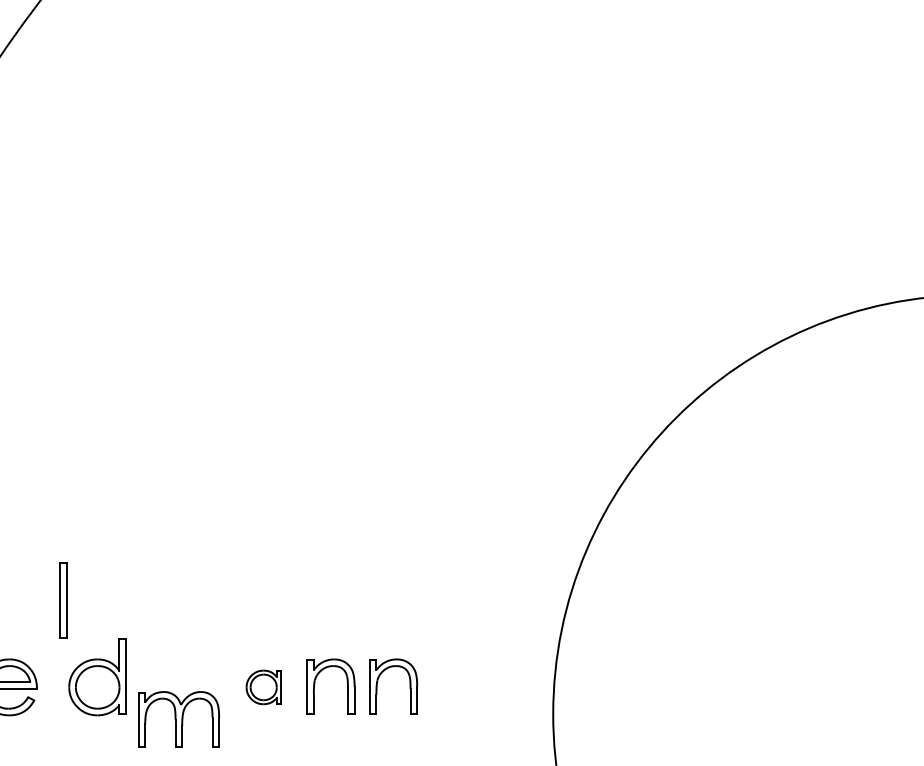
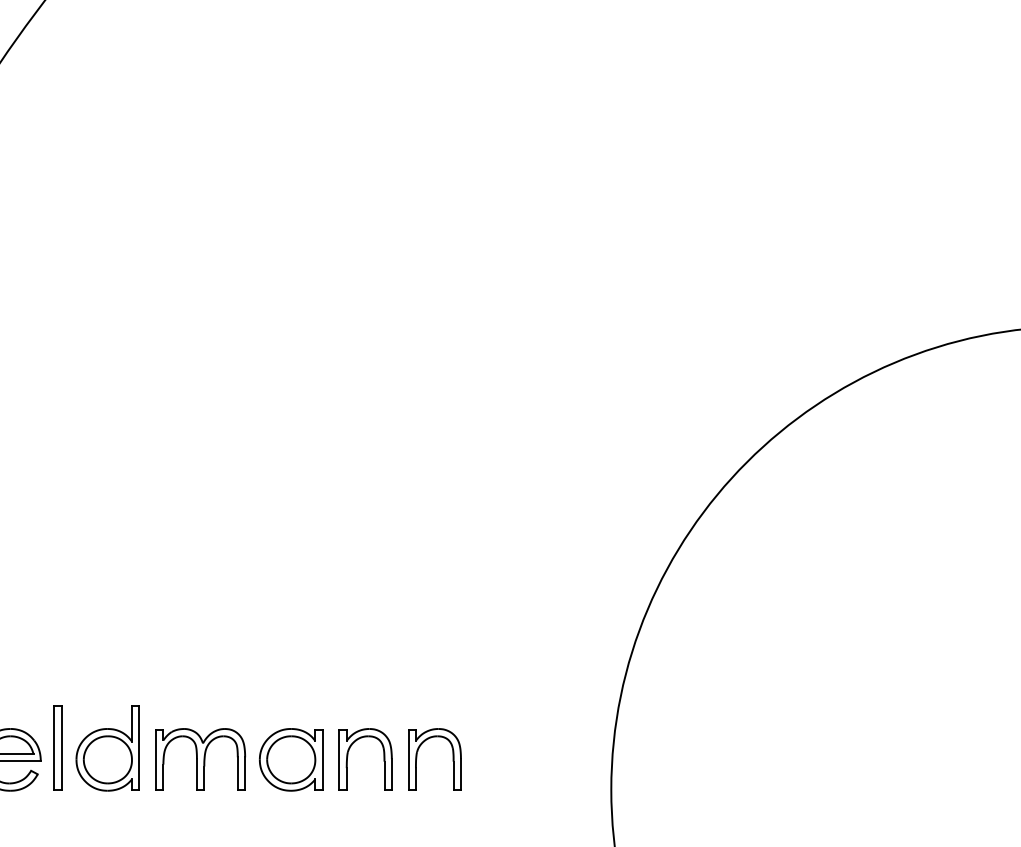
part: (62, 600) -> (57, 747), moved
part: (263, 687) -> (291, 759), size x1.67
part: (178, 719) -> (200, 759), moved

